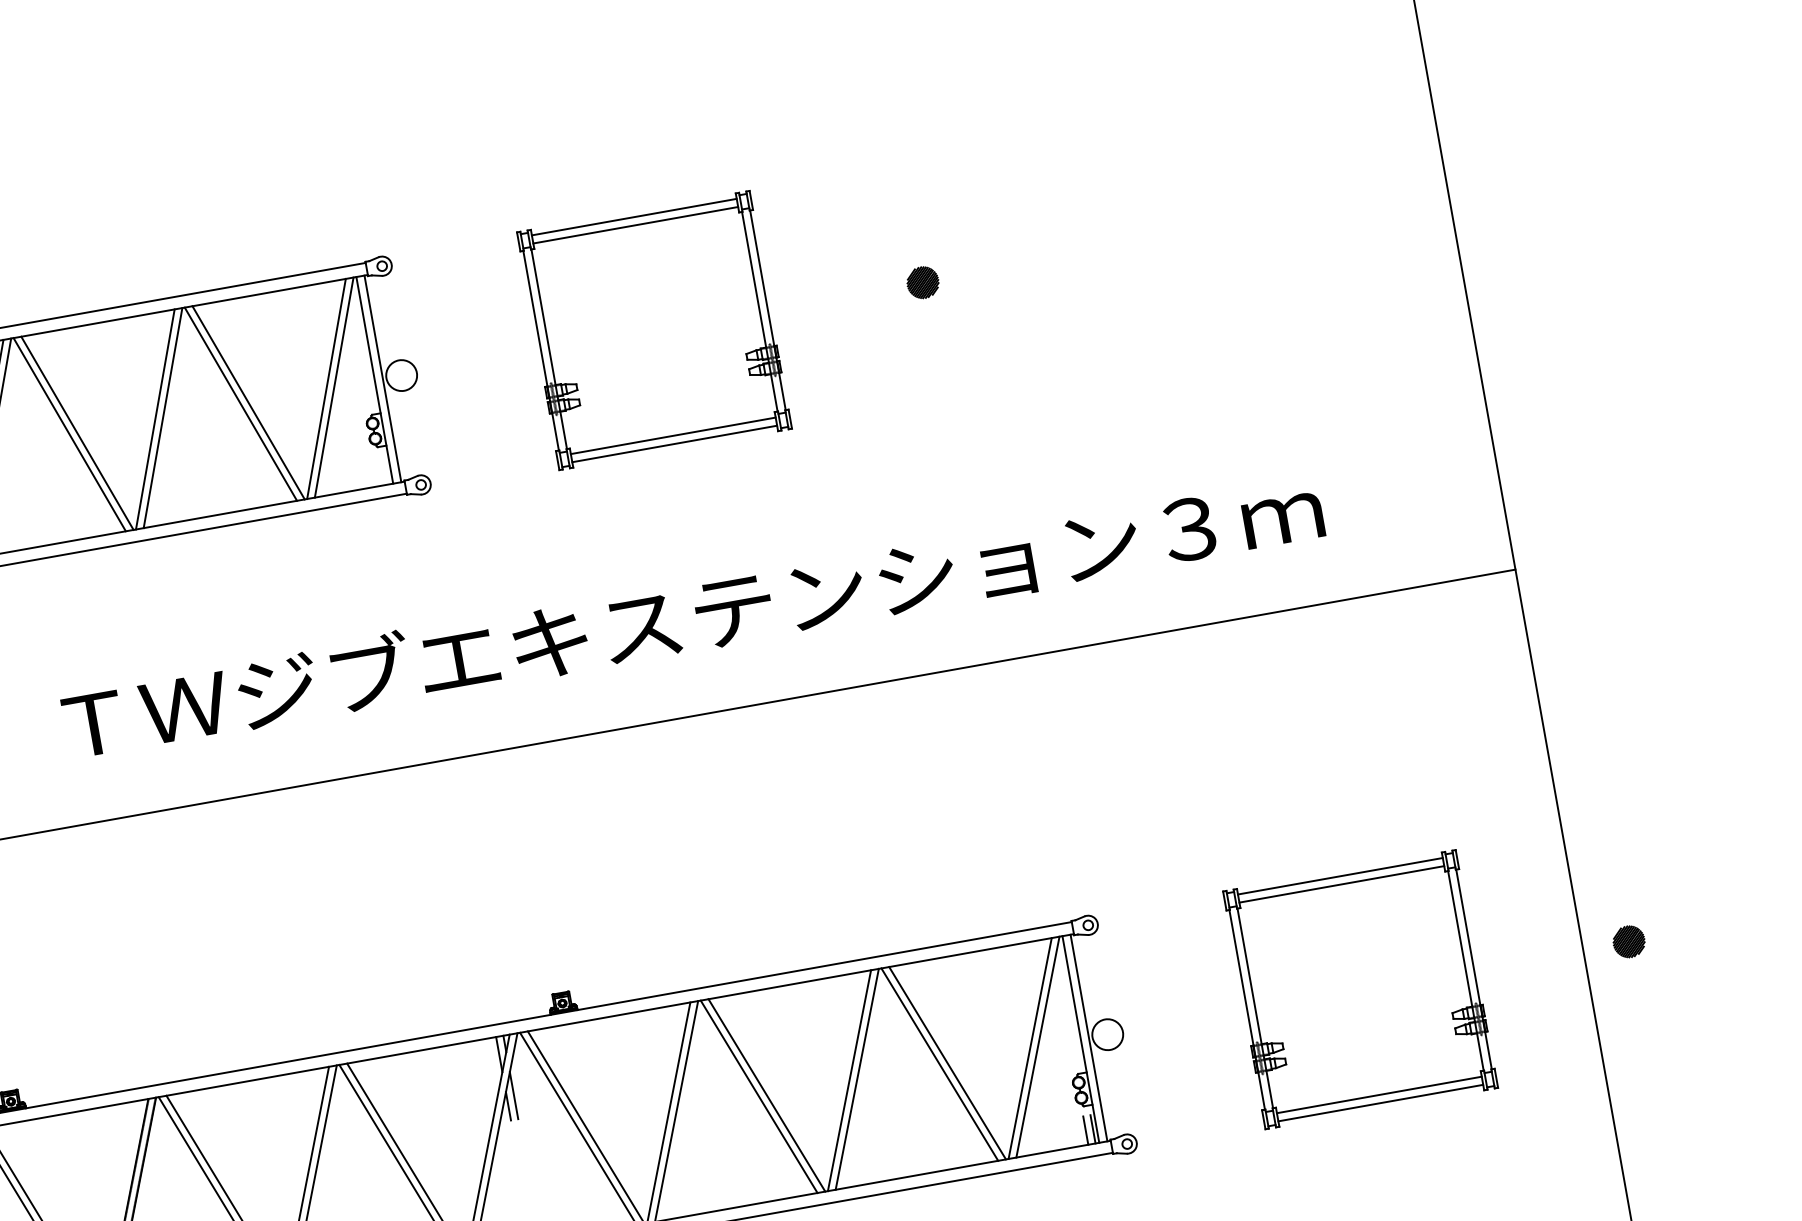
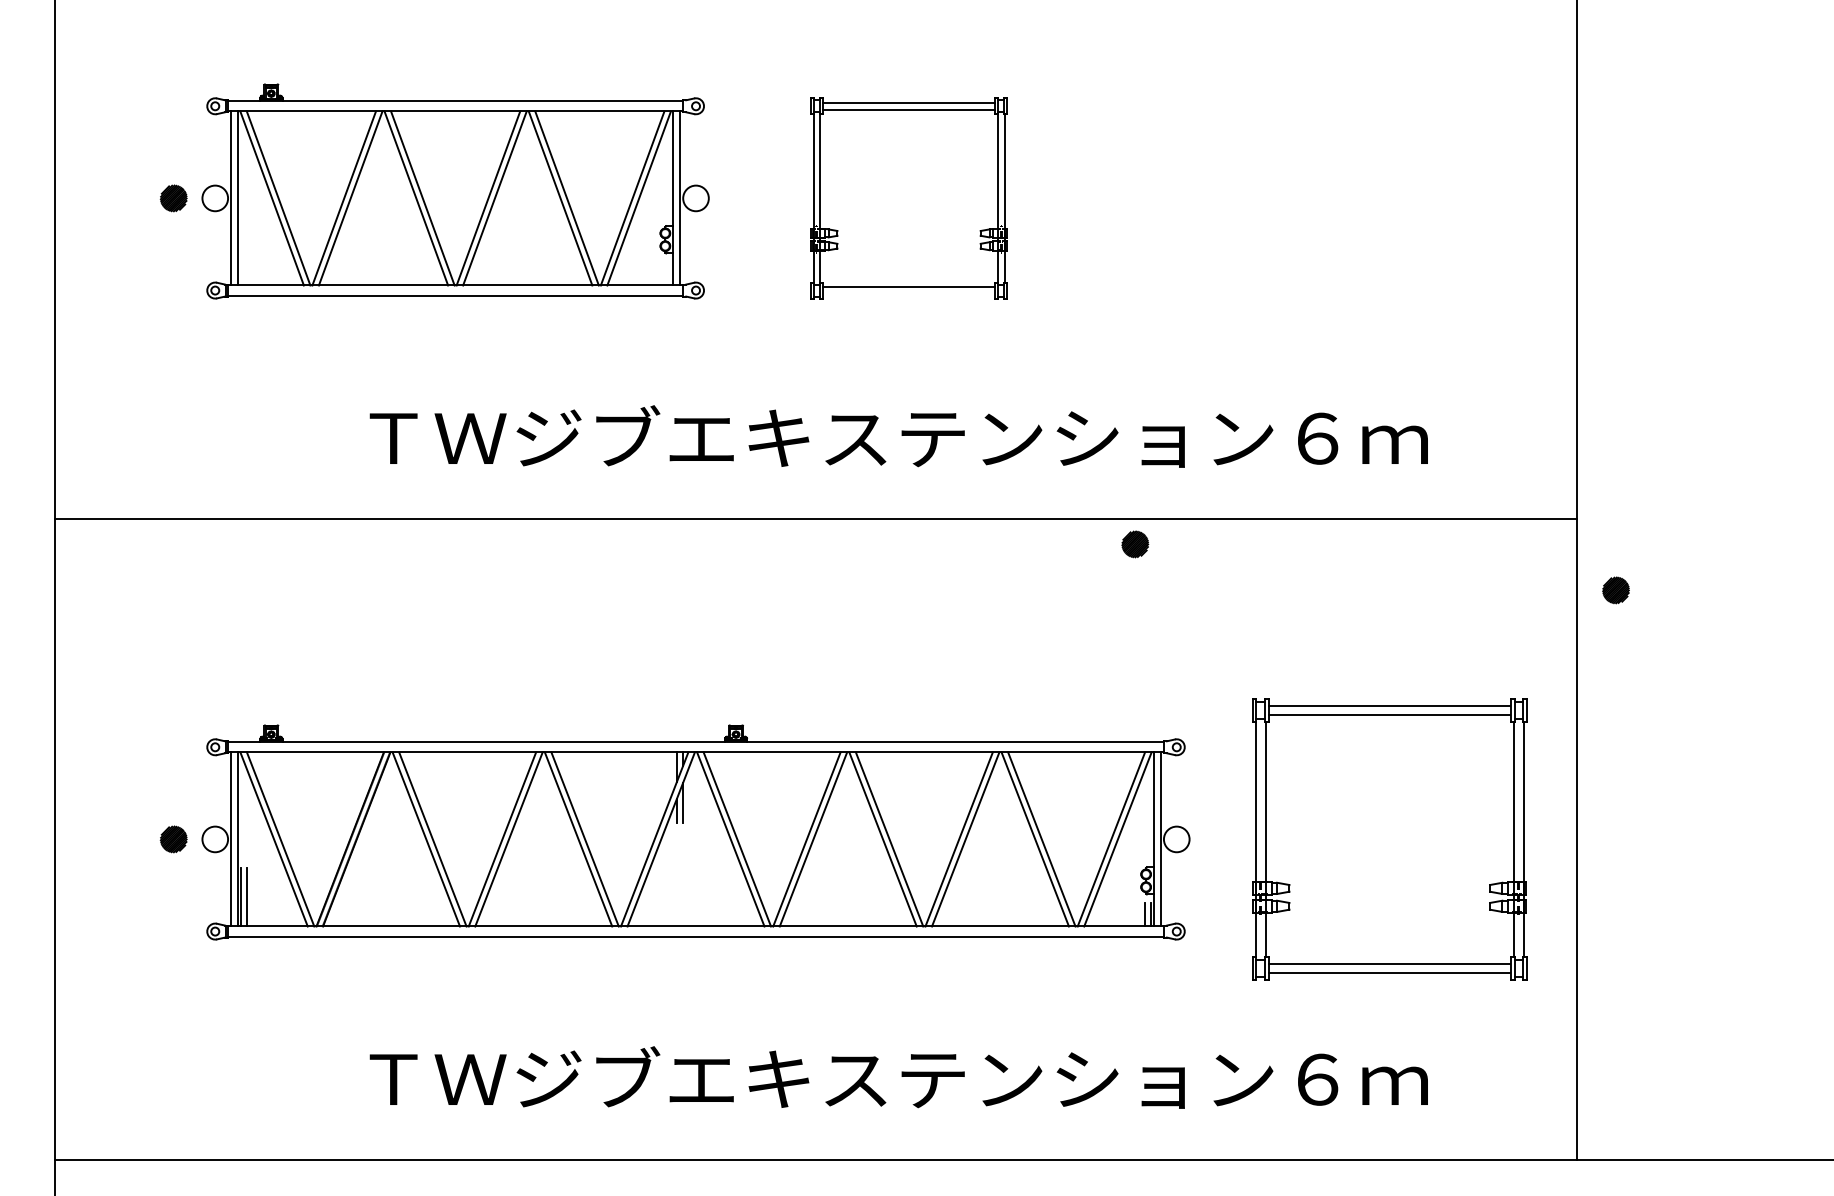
part: (923, 282) -> (1135, 544), moved
line: (674, 444) -> (908, 294), removed
text: (1190, 529) -> (1317, 438), ＴＷジブエキステンション３ｍ -> ＴＷジブエキステンション６ｍ
part: (1628, 942) -> (1615, 590), moved
part: (1360, 989) -> (1389, 839), size x1.4

